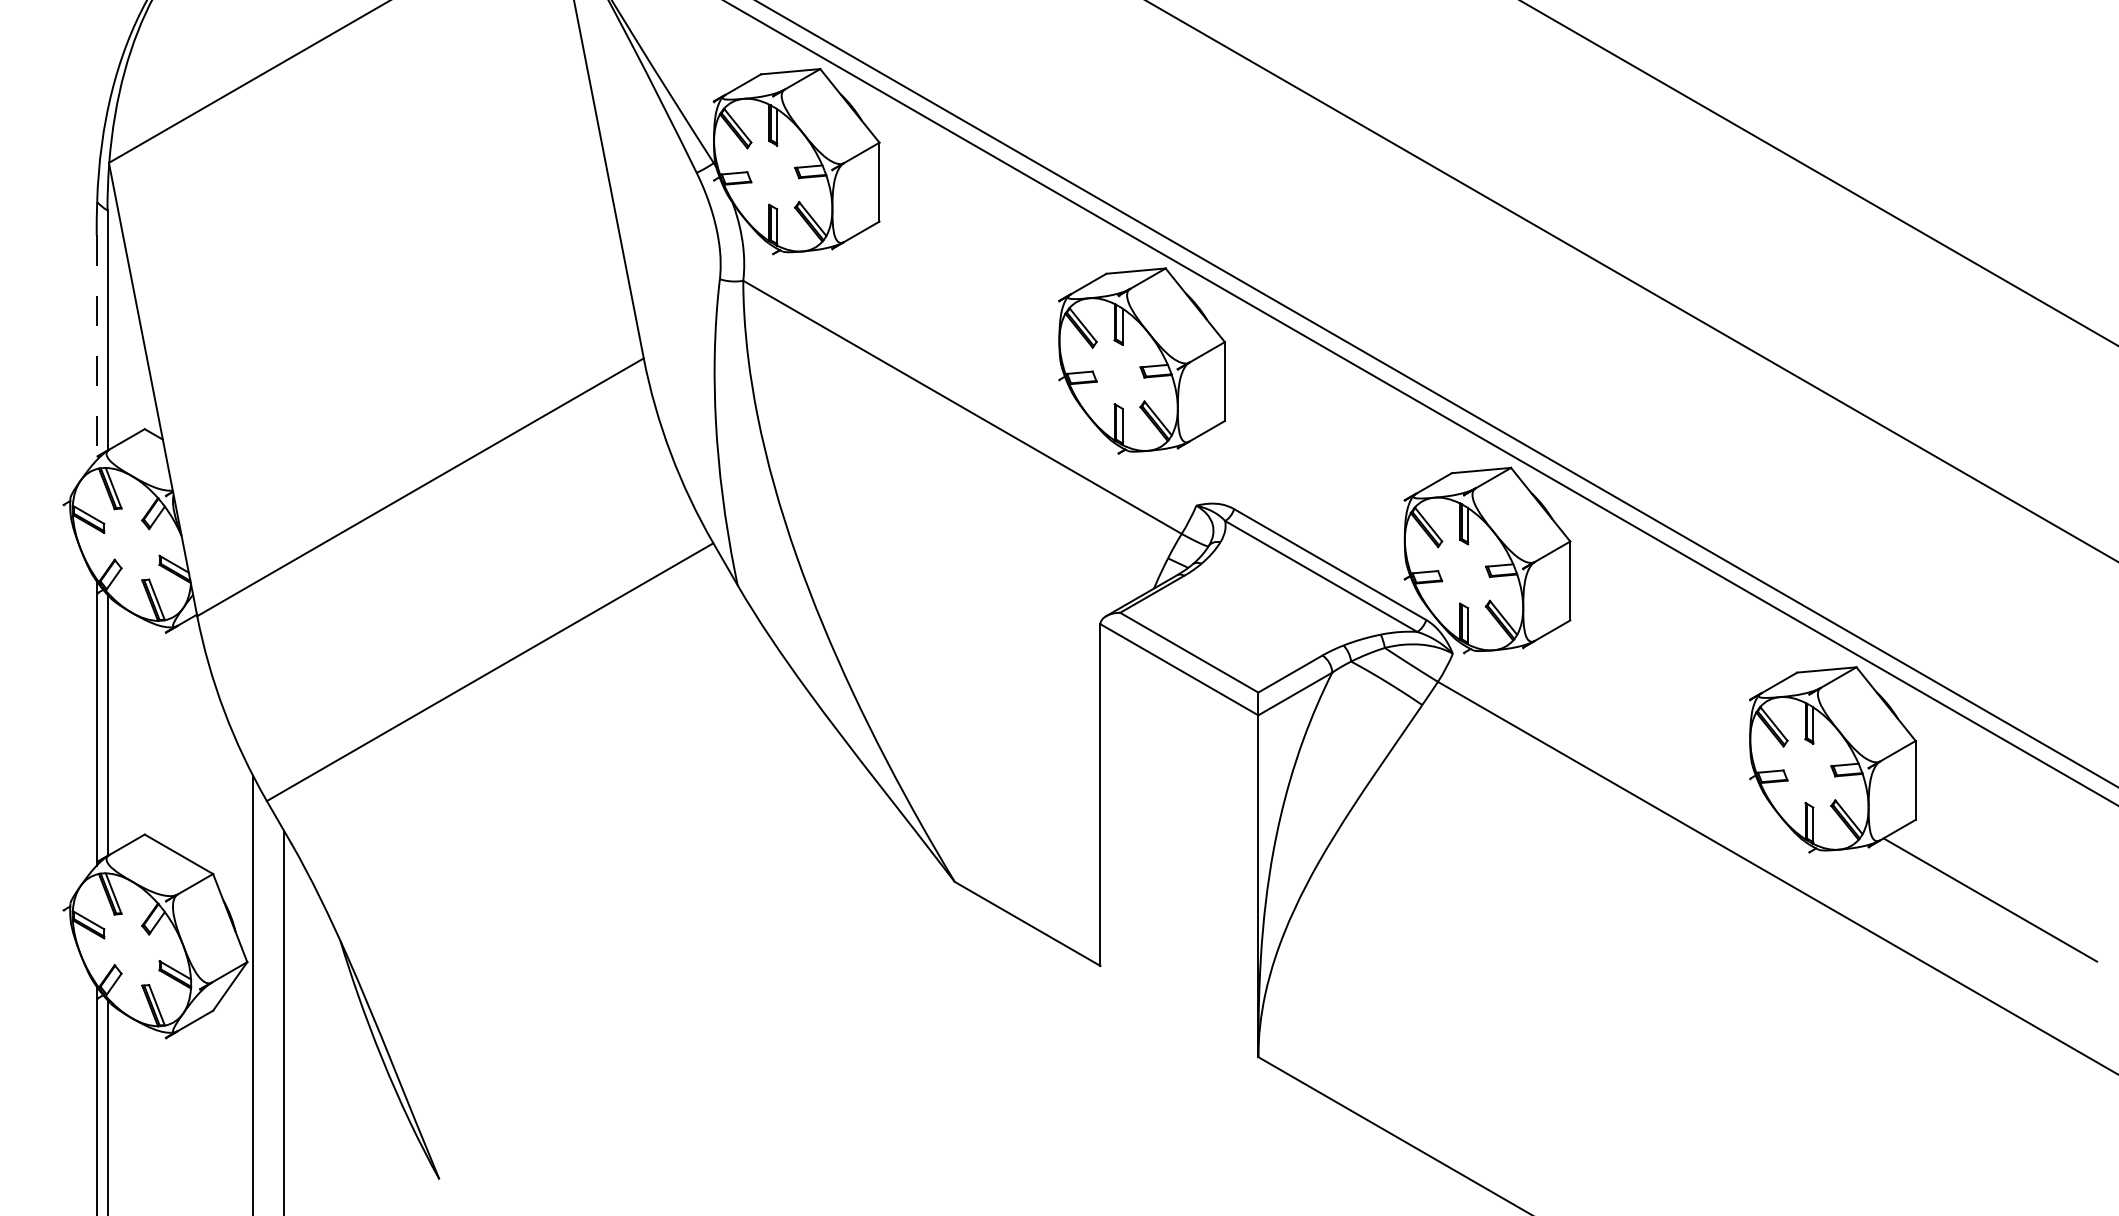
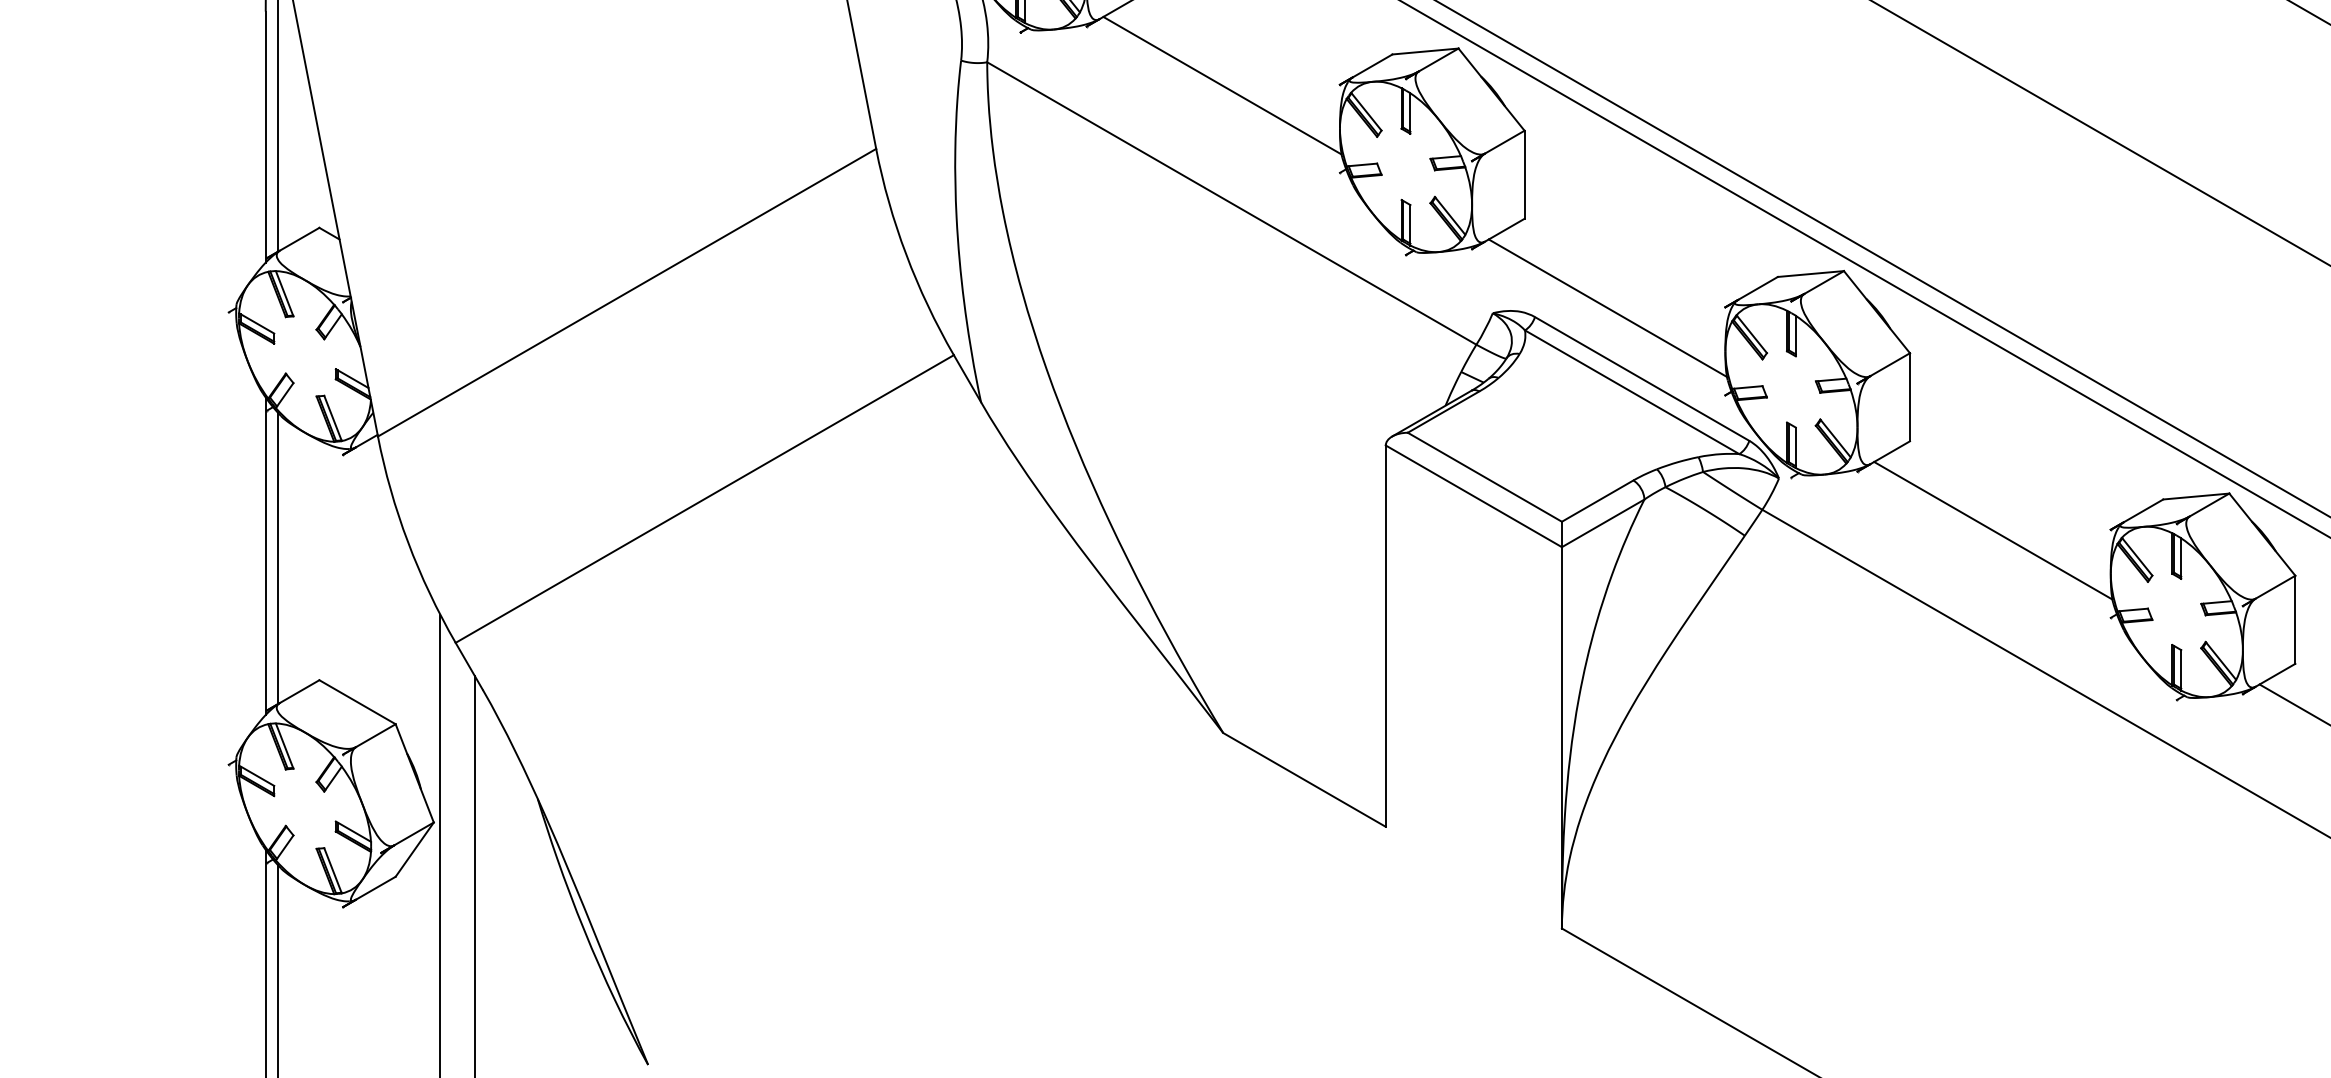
line: (953, 301) -> (1221, 85), added
line: (96, 348) -> (265, 137), dashed -> solid
line: (1299, 500) -> (1607, 307), added
line: (1644, 700) -> (1992, 530), added

